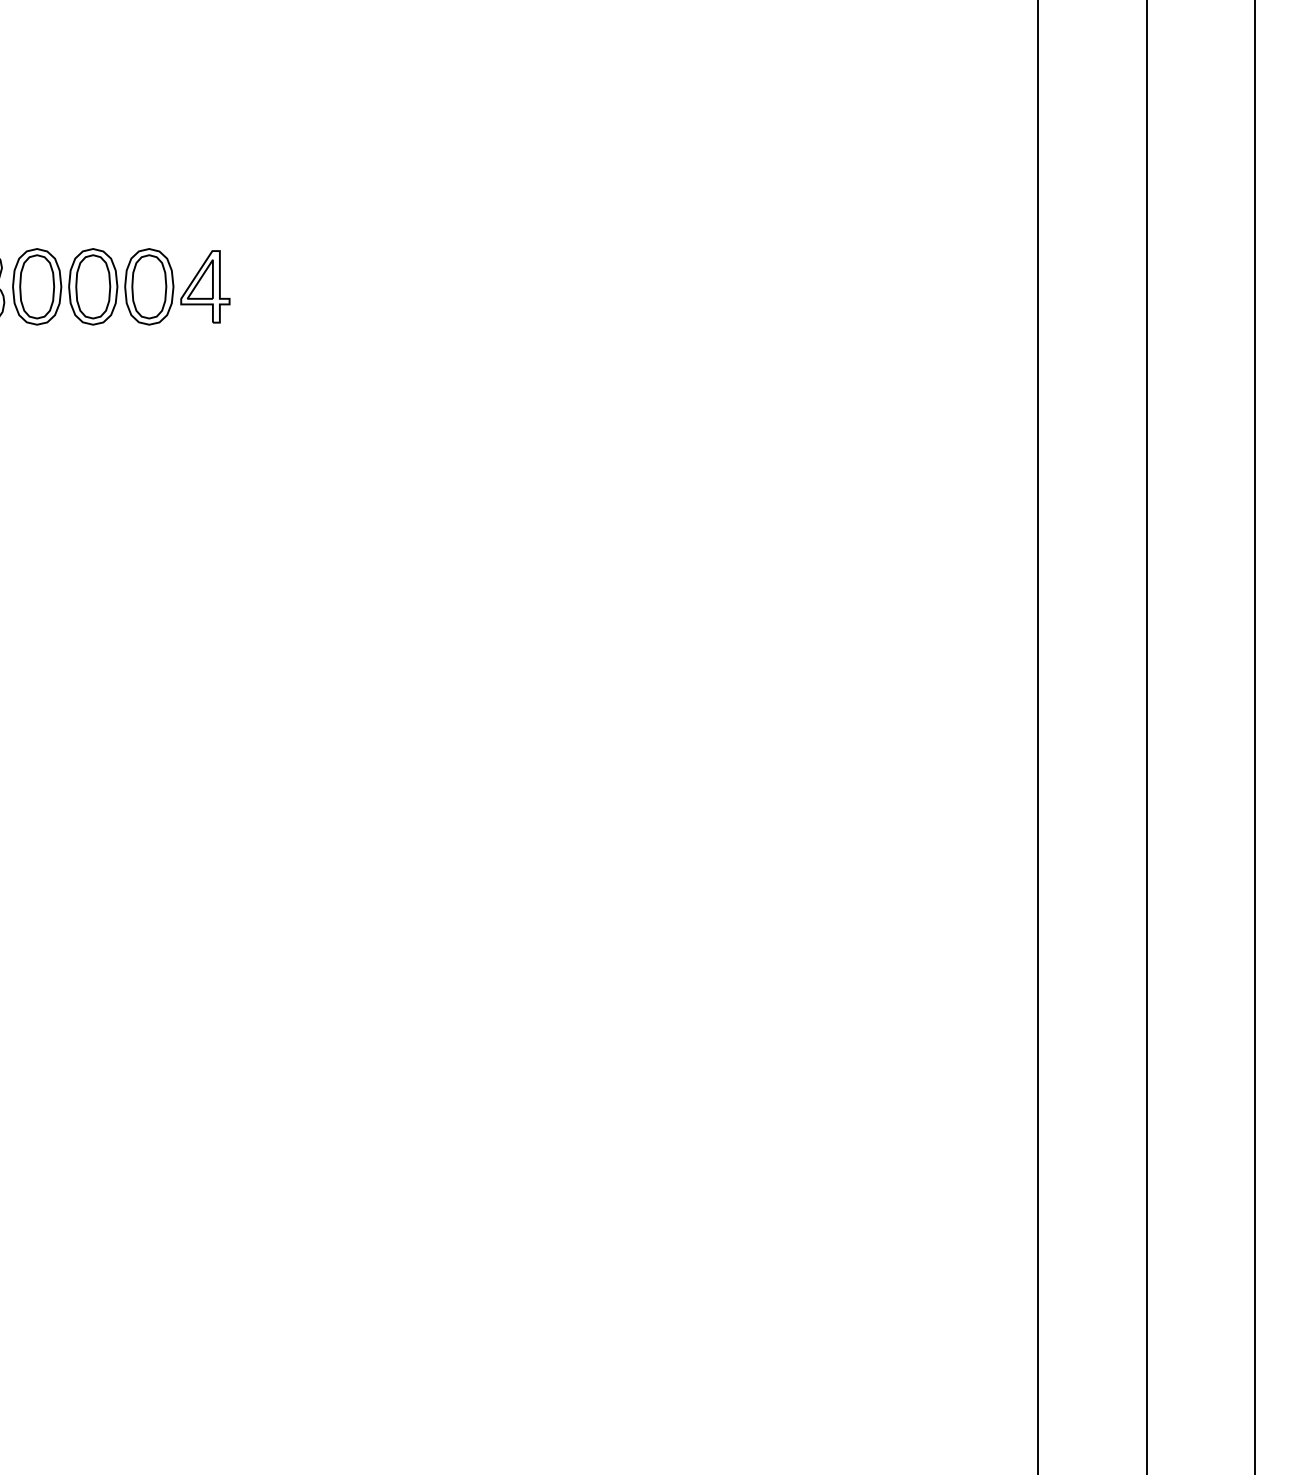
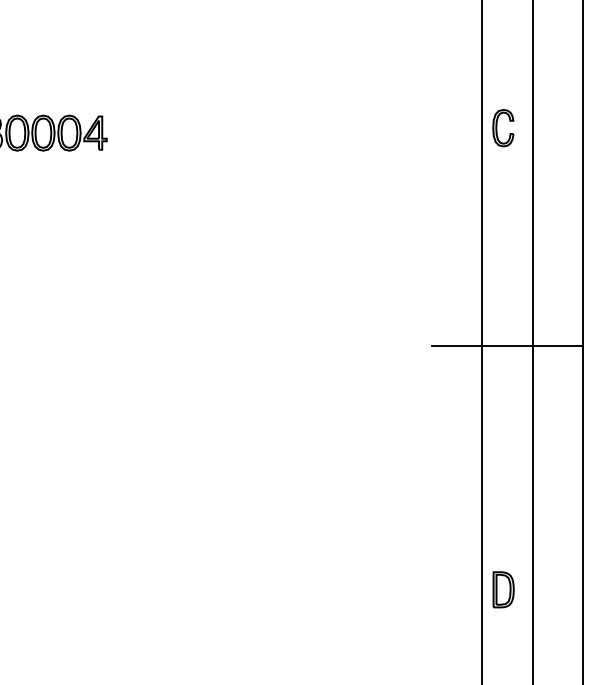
part: (1083, 276) -> (503, 128), added
line: (1092, 743) -> (507, 345), added
part: (1083, 1269) -> (503, 589), added

